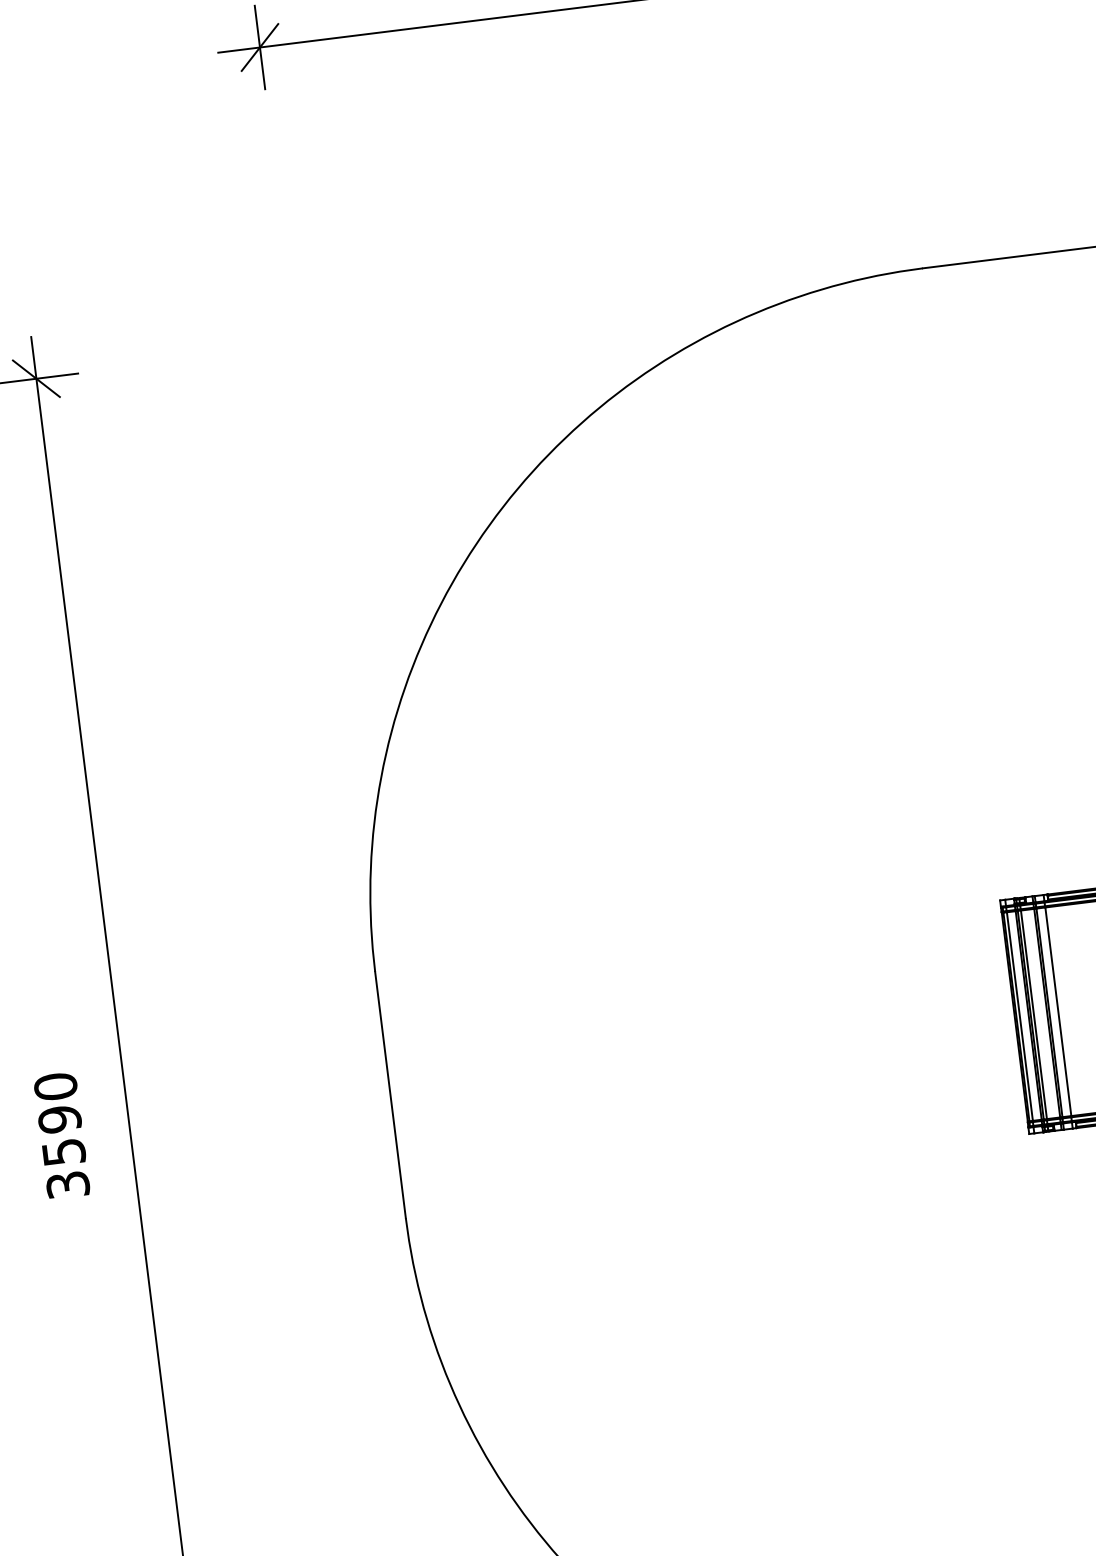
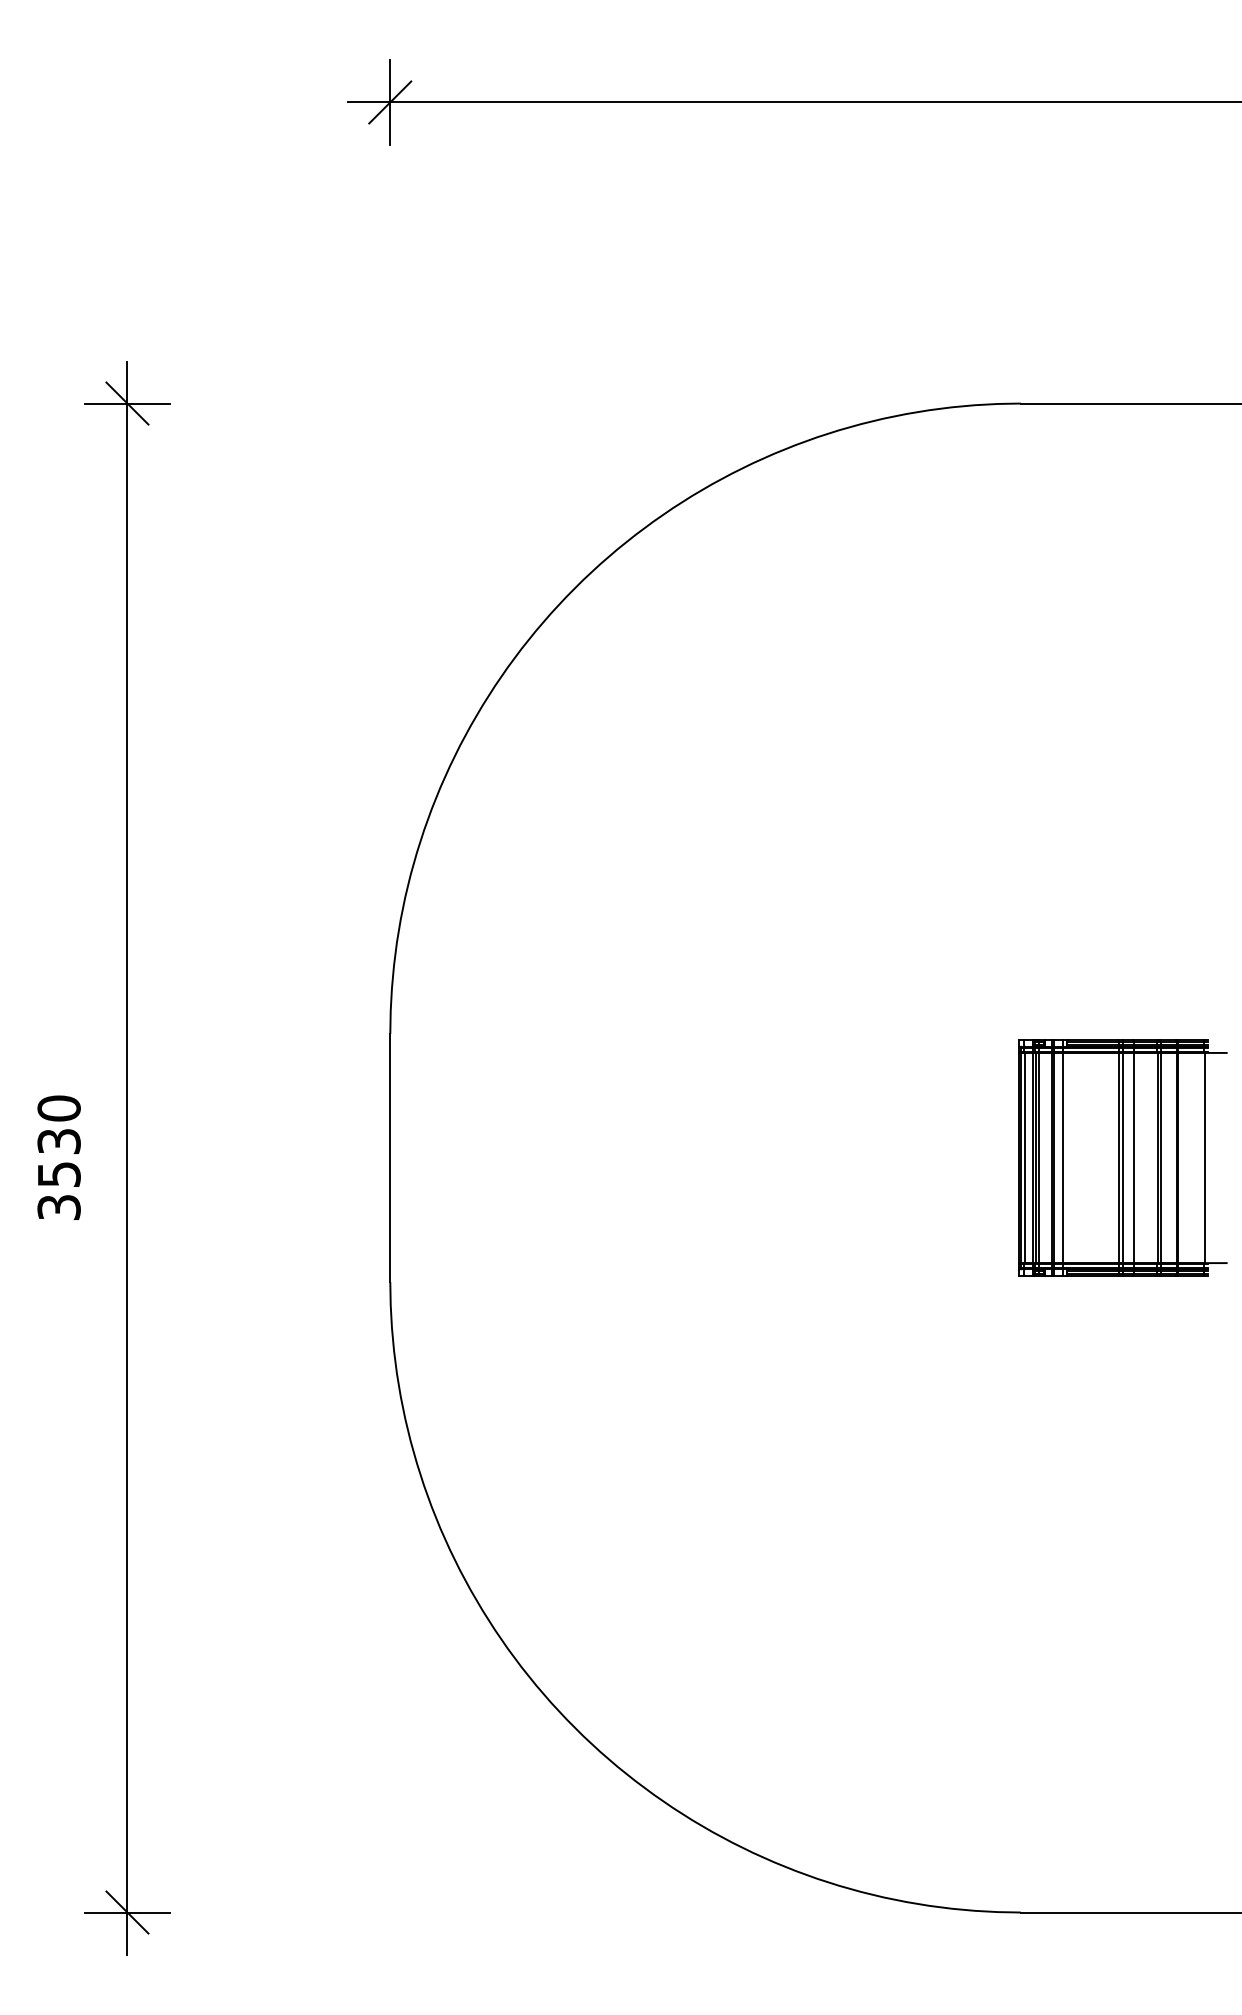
text: (59, 1119) -> (58, 1141), 3590 -> 3530

